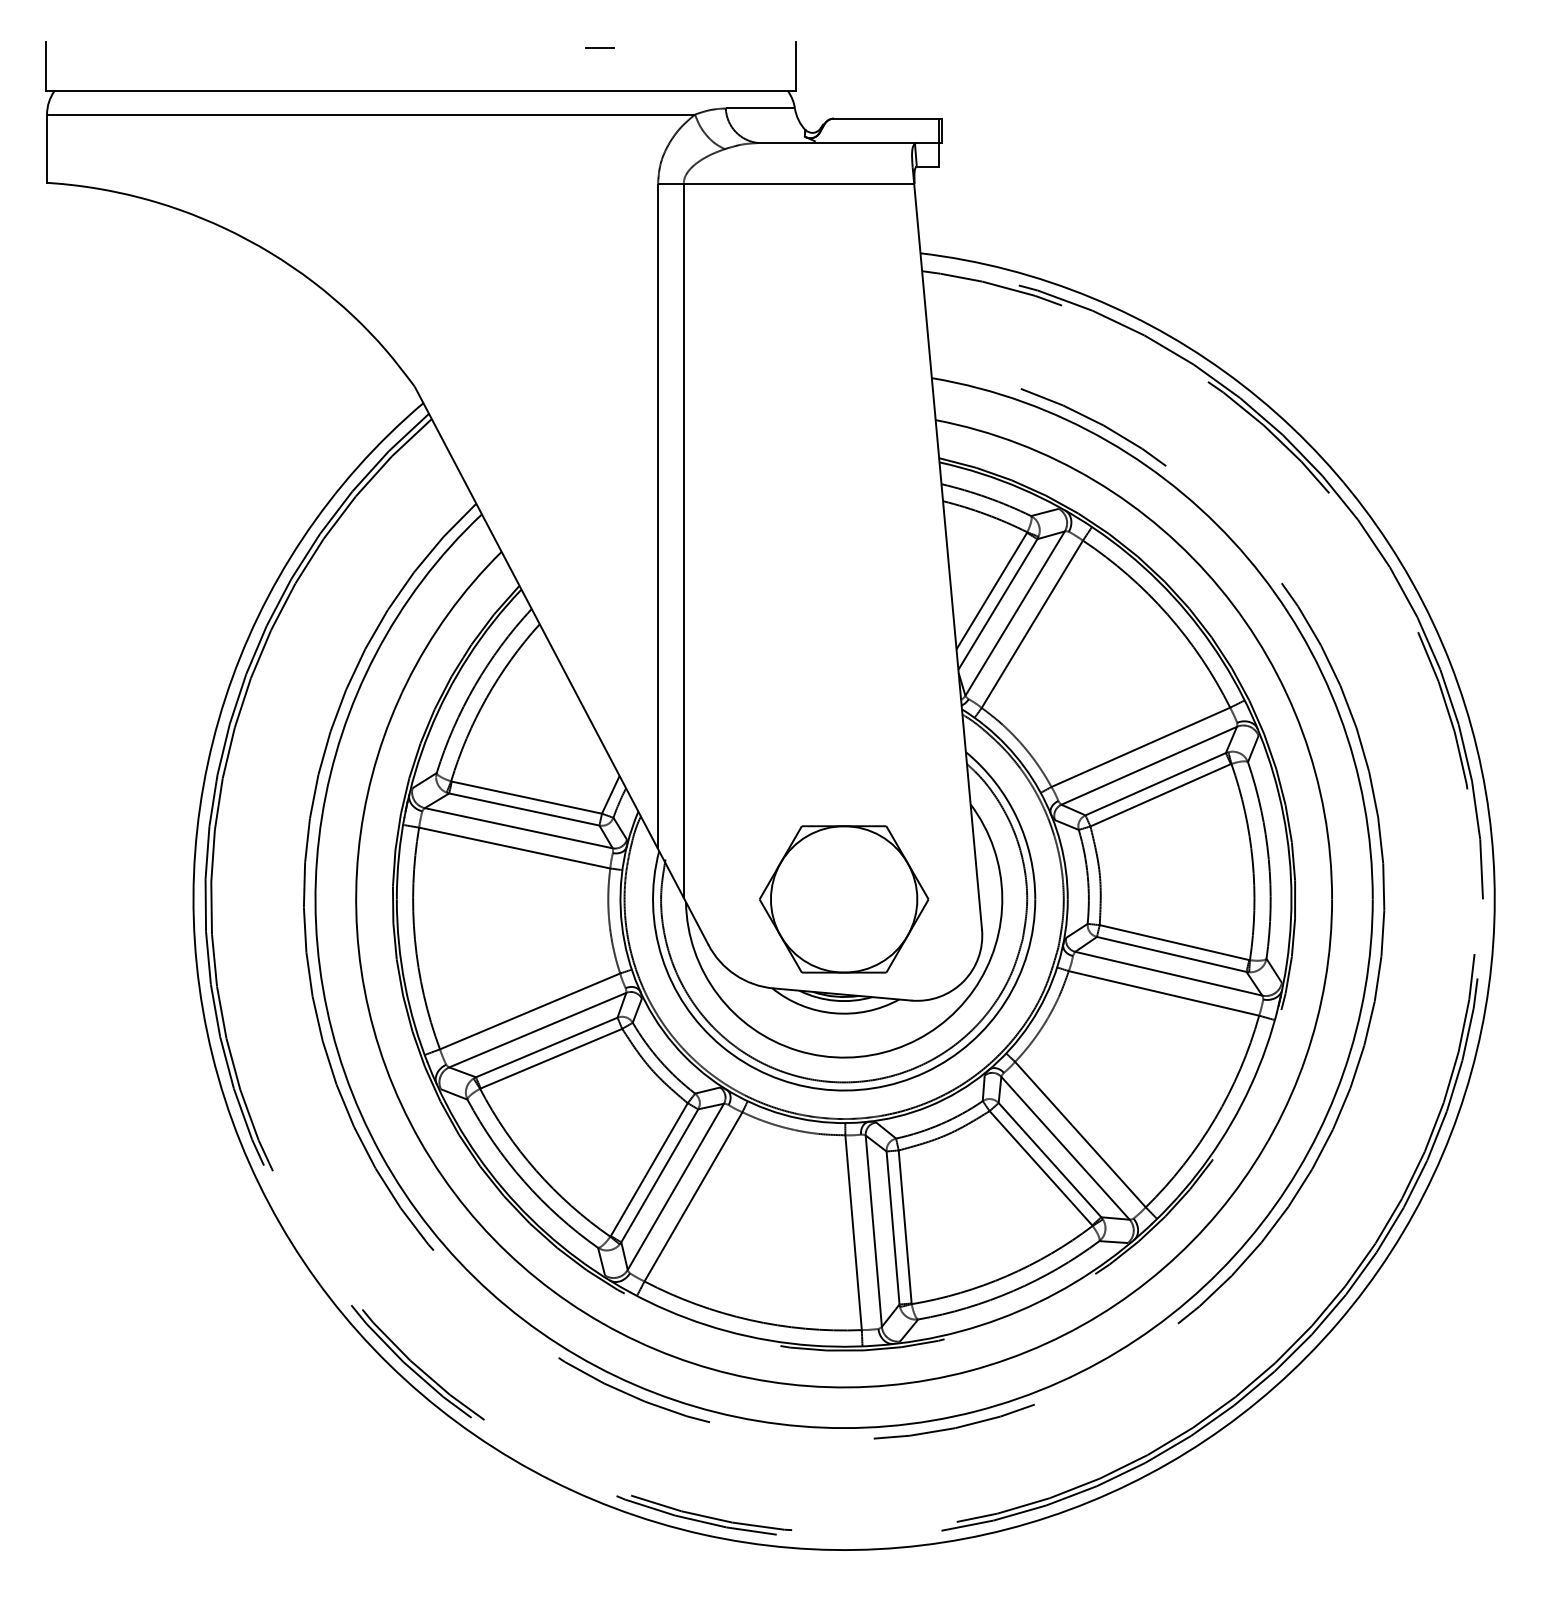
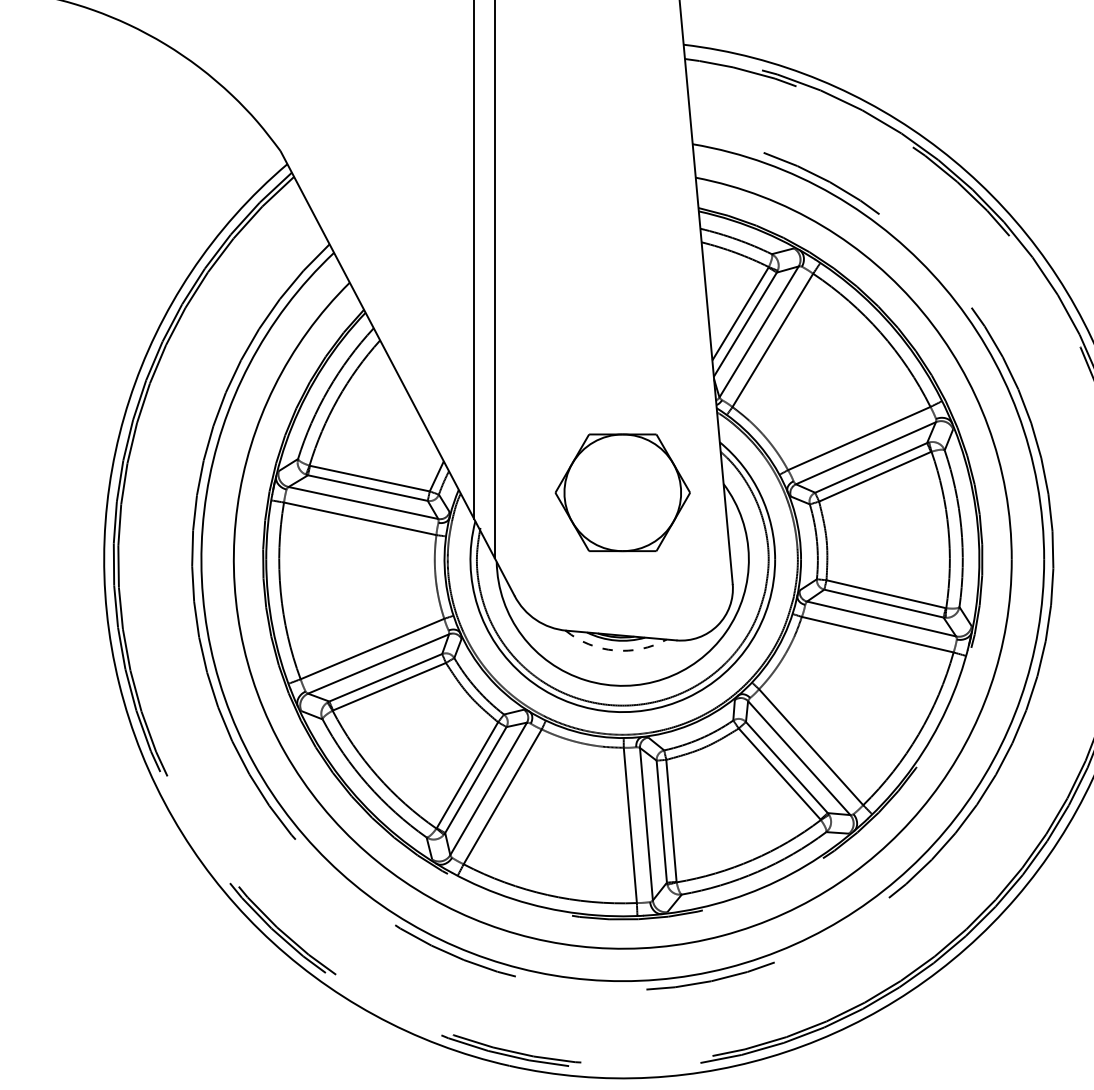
part: (844, 899) -> (623, 492), moved
arc: (834, 1013) -> (615, 650), solid -> dashed

